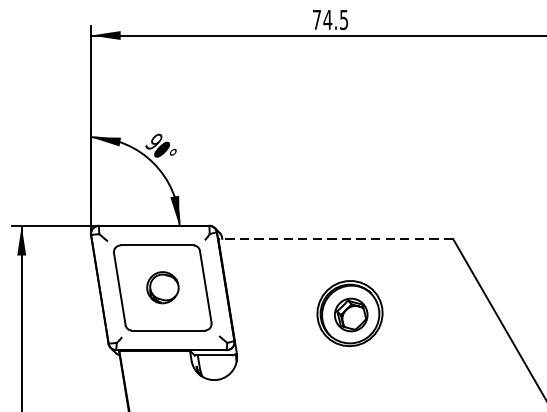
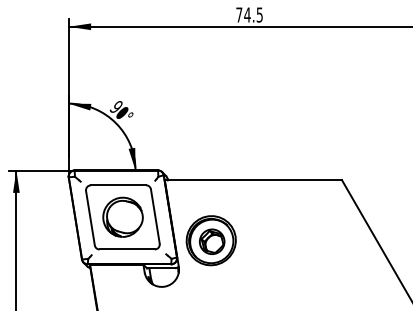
line: (335, 239) -> (253, 180), dashed -> solid
part: (162, 286) -> (122, 216), size x1.67
part: (348, 313) -> (210, 240), moved

